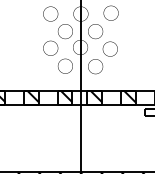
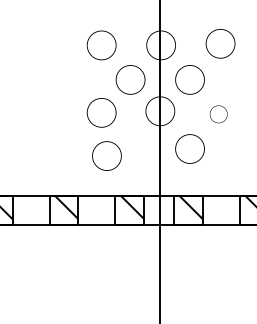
part: (109, 48) -> (217, 113), size x0.6
part: (65, 65) -> (107, 154), moved

